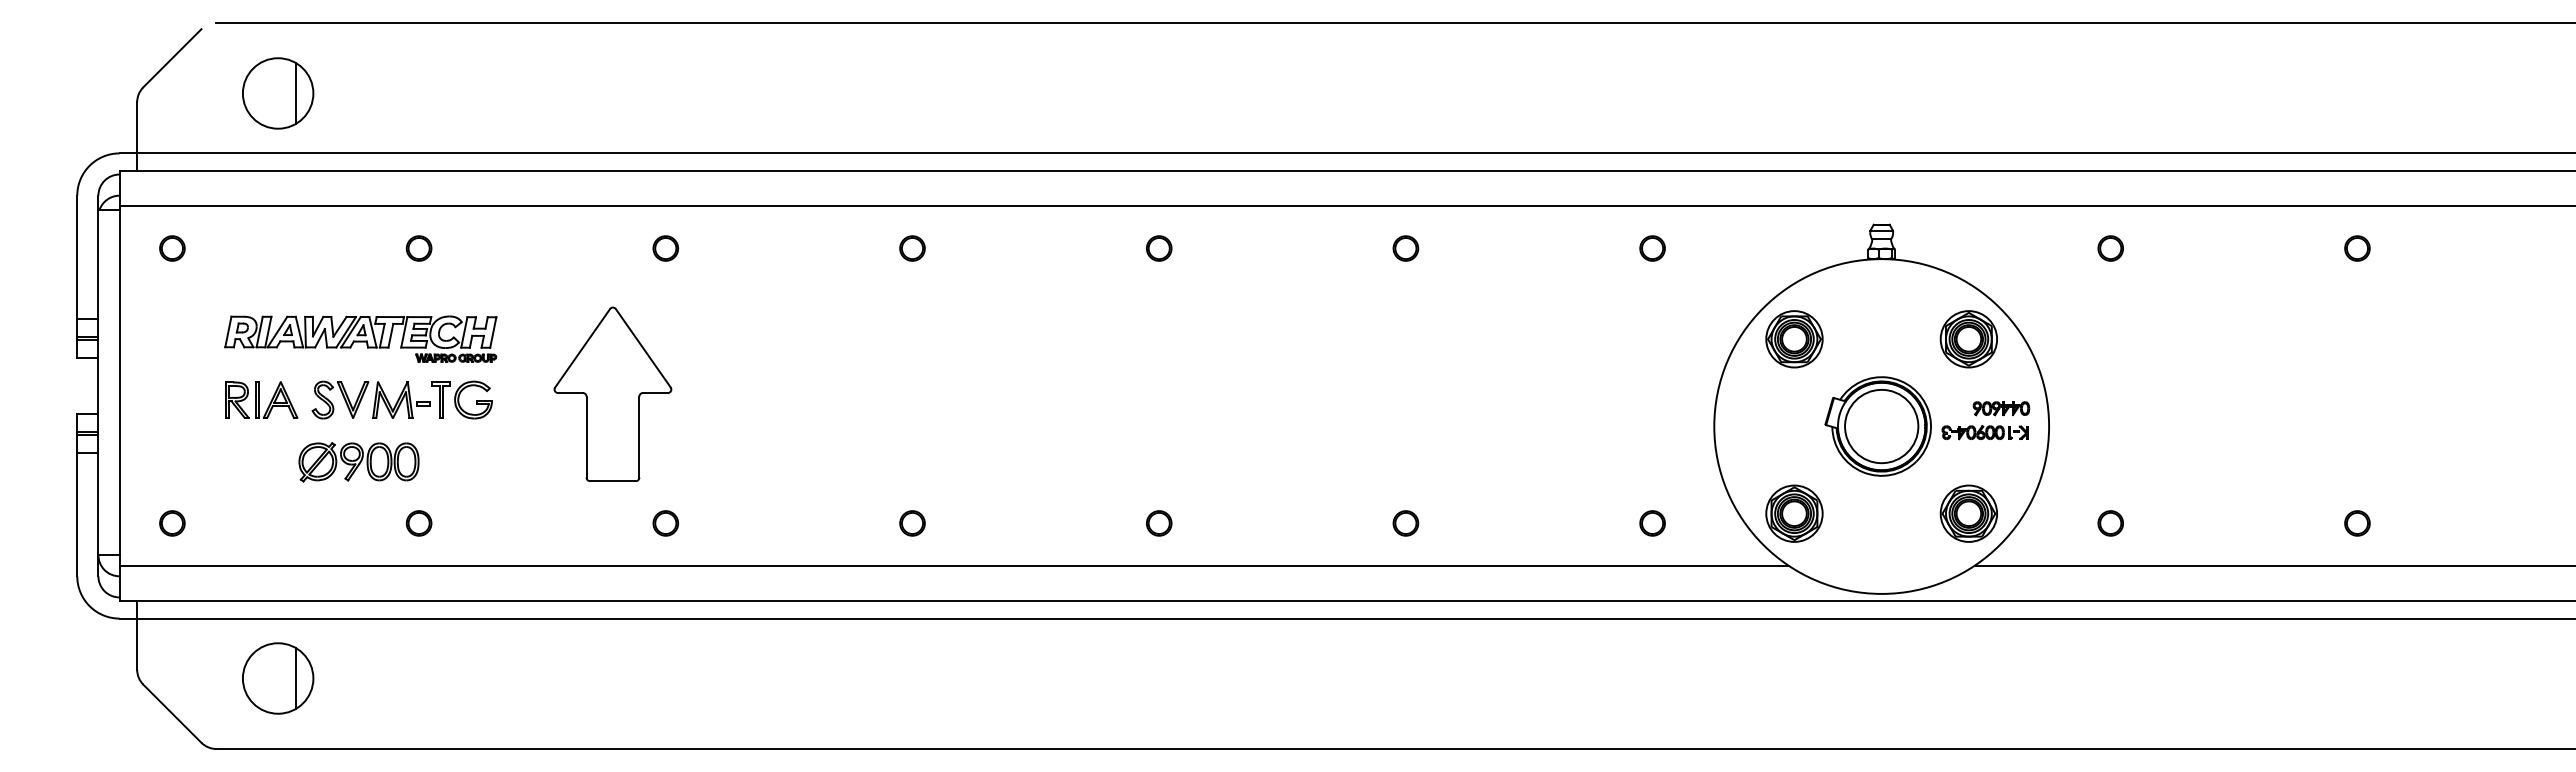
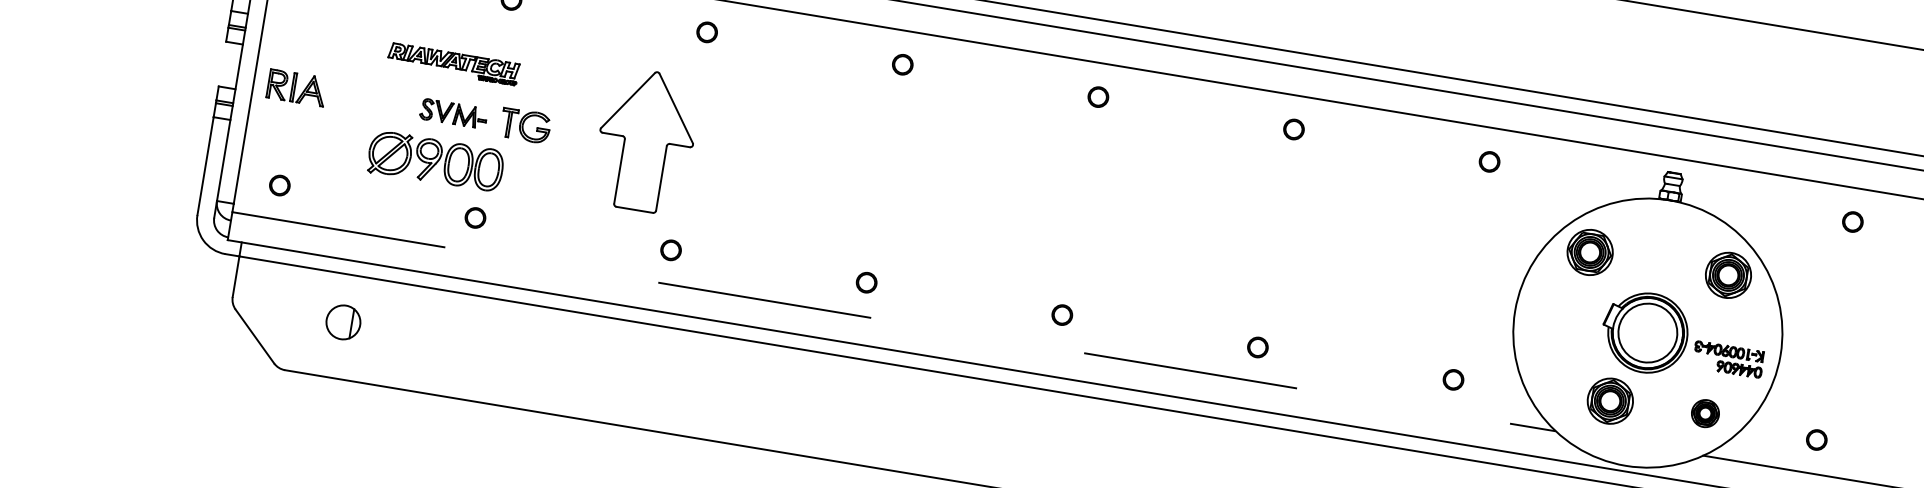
part: (360, 338) -> (453, 63), size x0.6
part: (261, 399) -> (296, 87), moved
part: (370, 399) -> (453, 113), size x0.7
part: (2001, 408) -> (1739, 369), moved
part: (358, 462) -> (435, 161), size x1.4
part: (1794, 513) -> (1610, 401), moved
part: (1968, 513) -> (1705, 413), size x0.6
line: (954, 565) -> (894, 321), solid -> dashed
part: (278, 678) -> (343, 322), size x0.6

